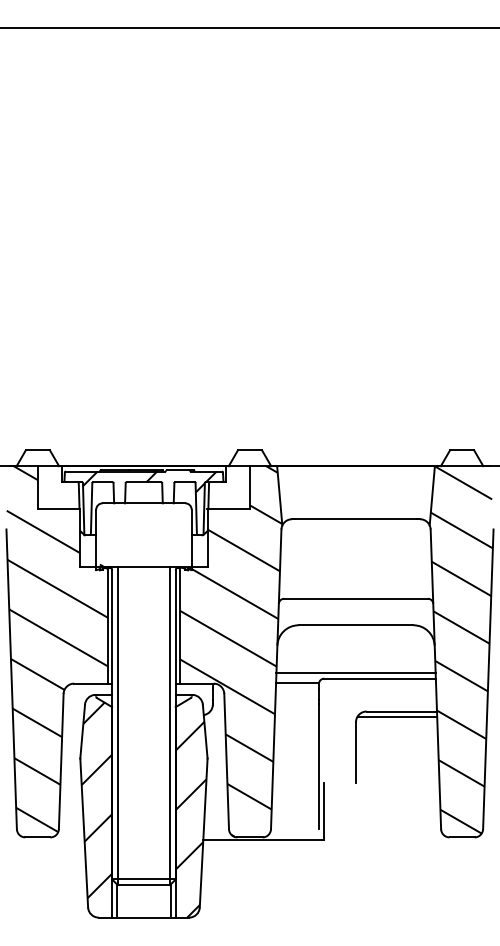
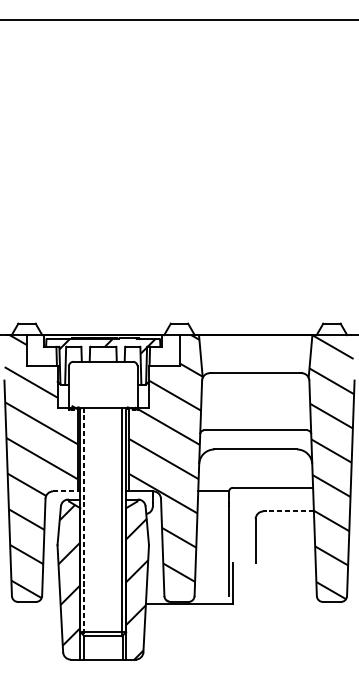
line: (355, 672) -> (255, 483), removed
line: (91, 683) -> (65, 491), solid -> dashed
line: (401, 711) -> (288, 511), solid -> dashed
line: (397, 717) -> (285, 515), removed
line: (117, 726) -> (84, 522), solid -> dashed

